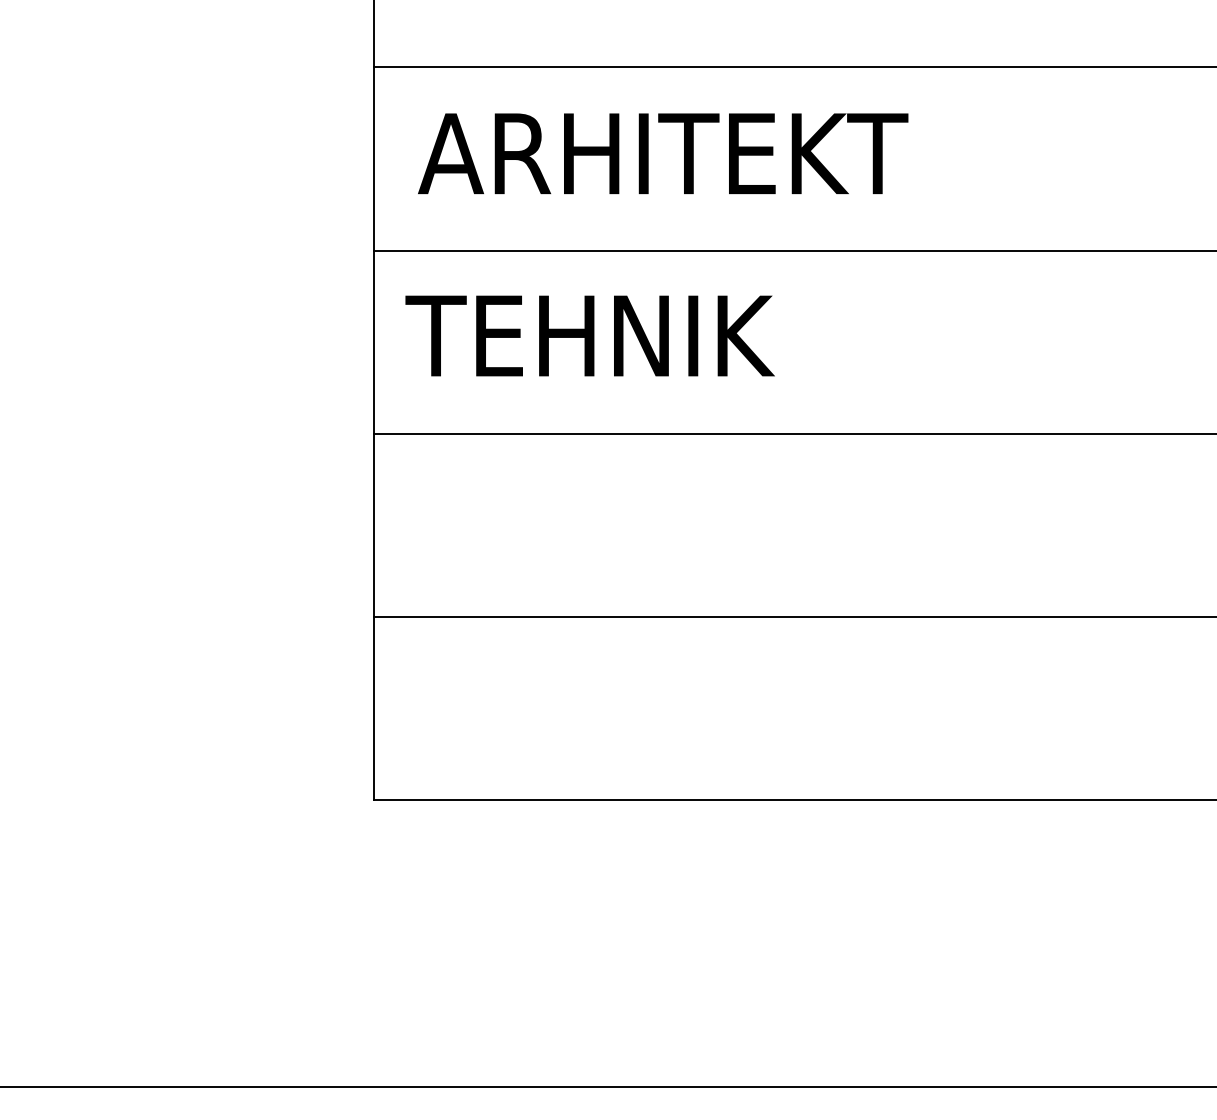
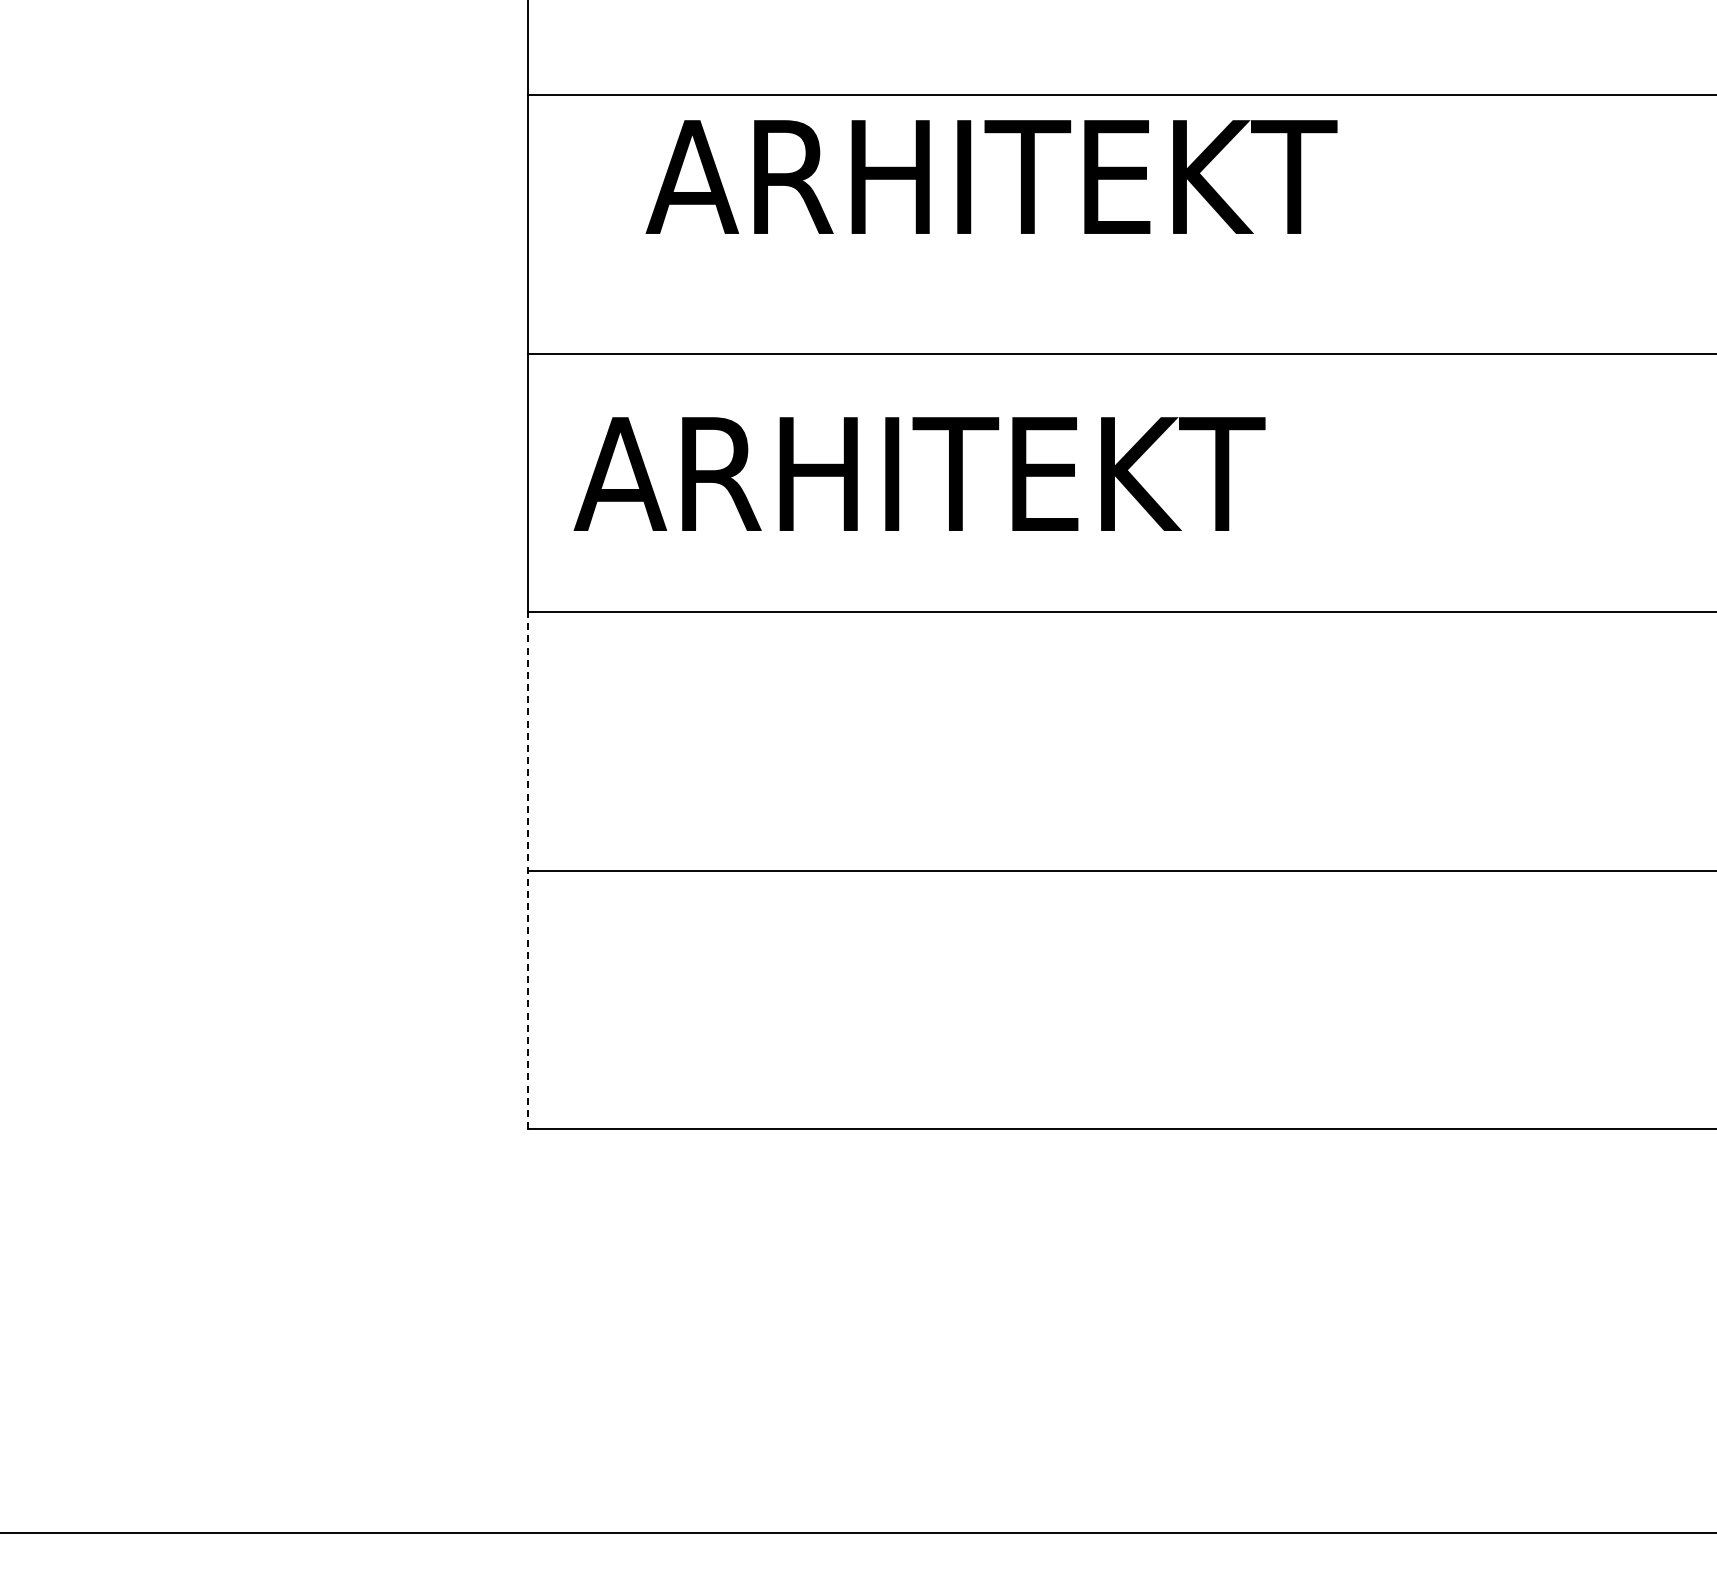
text: (663, 153) -> (991, 176), moved
text: (651, 335) -> (918, 473), TEHNIK -> ARHITEKT
line: (373, 617) -> (527, 870), solid -> dashed

